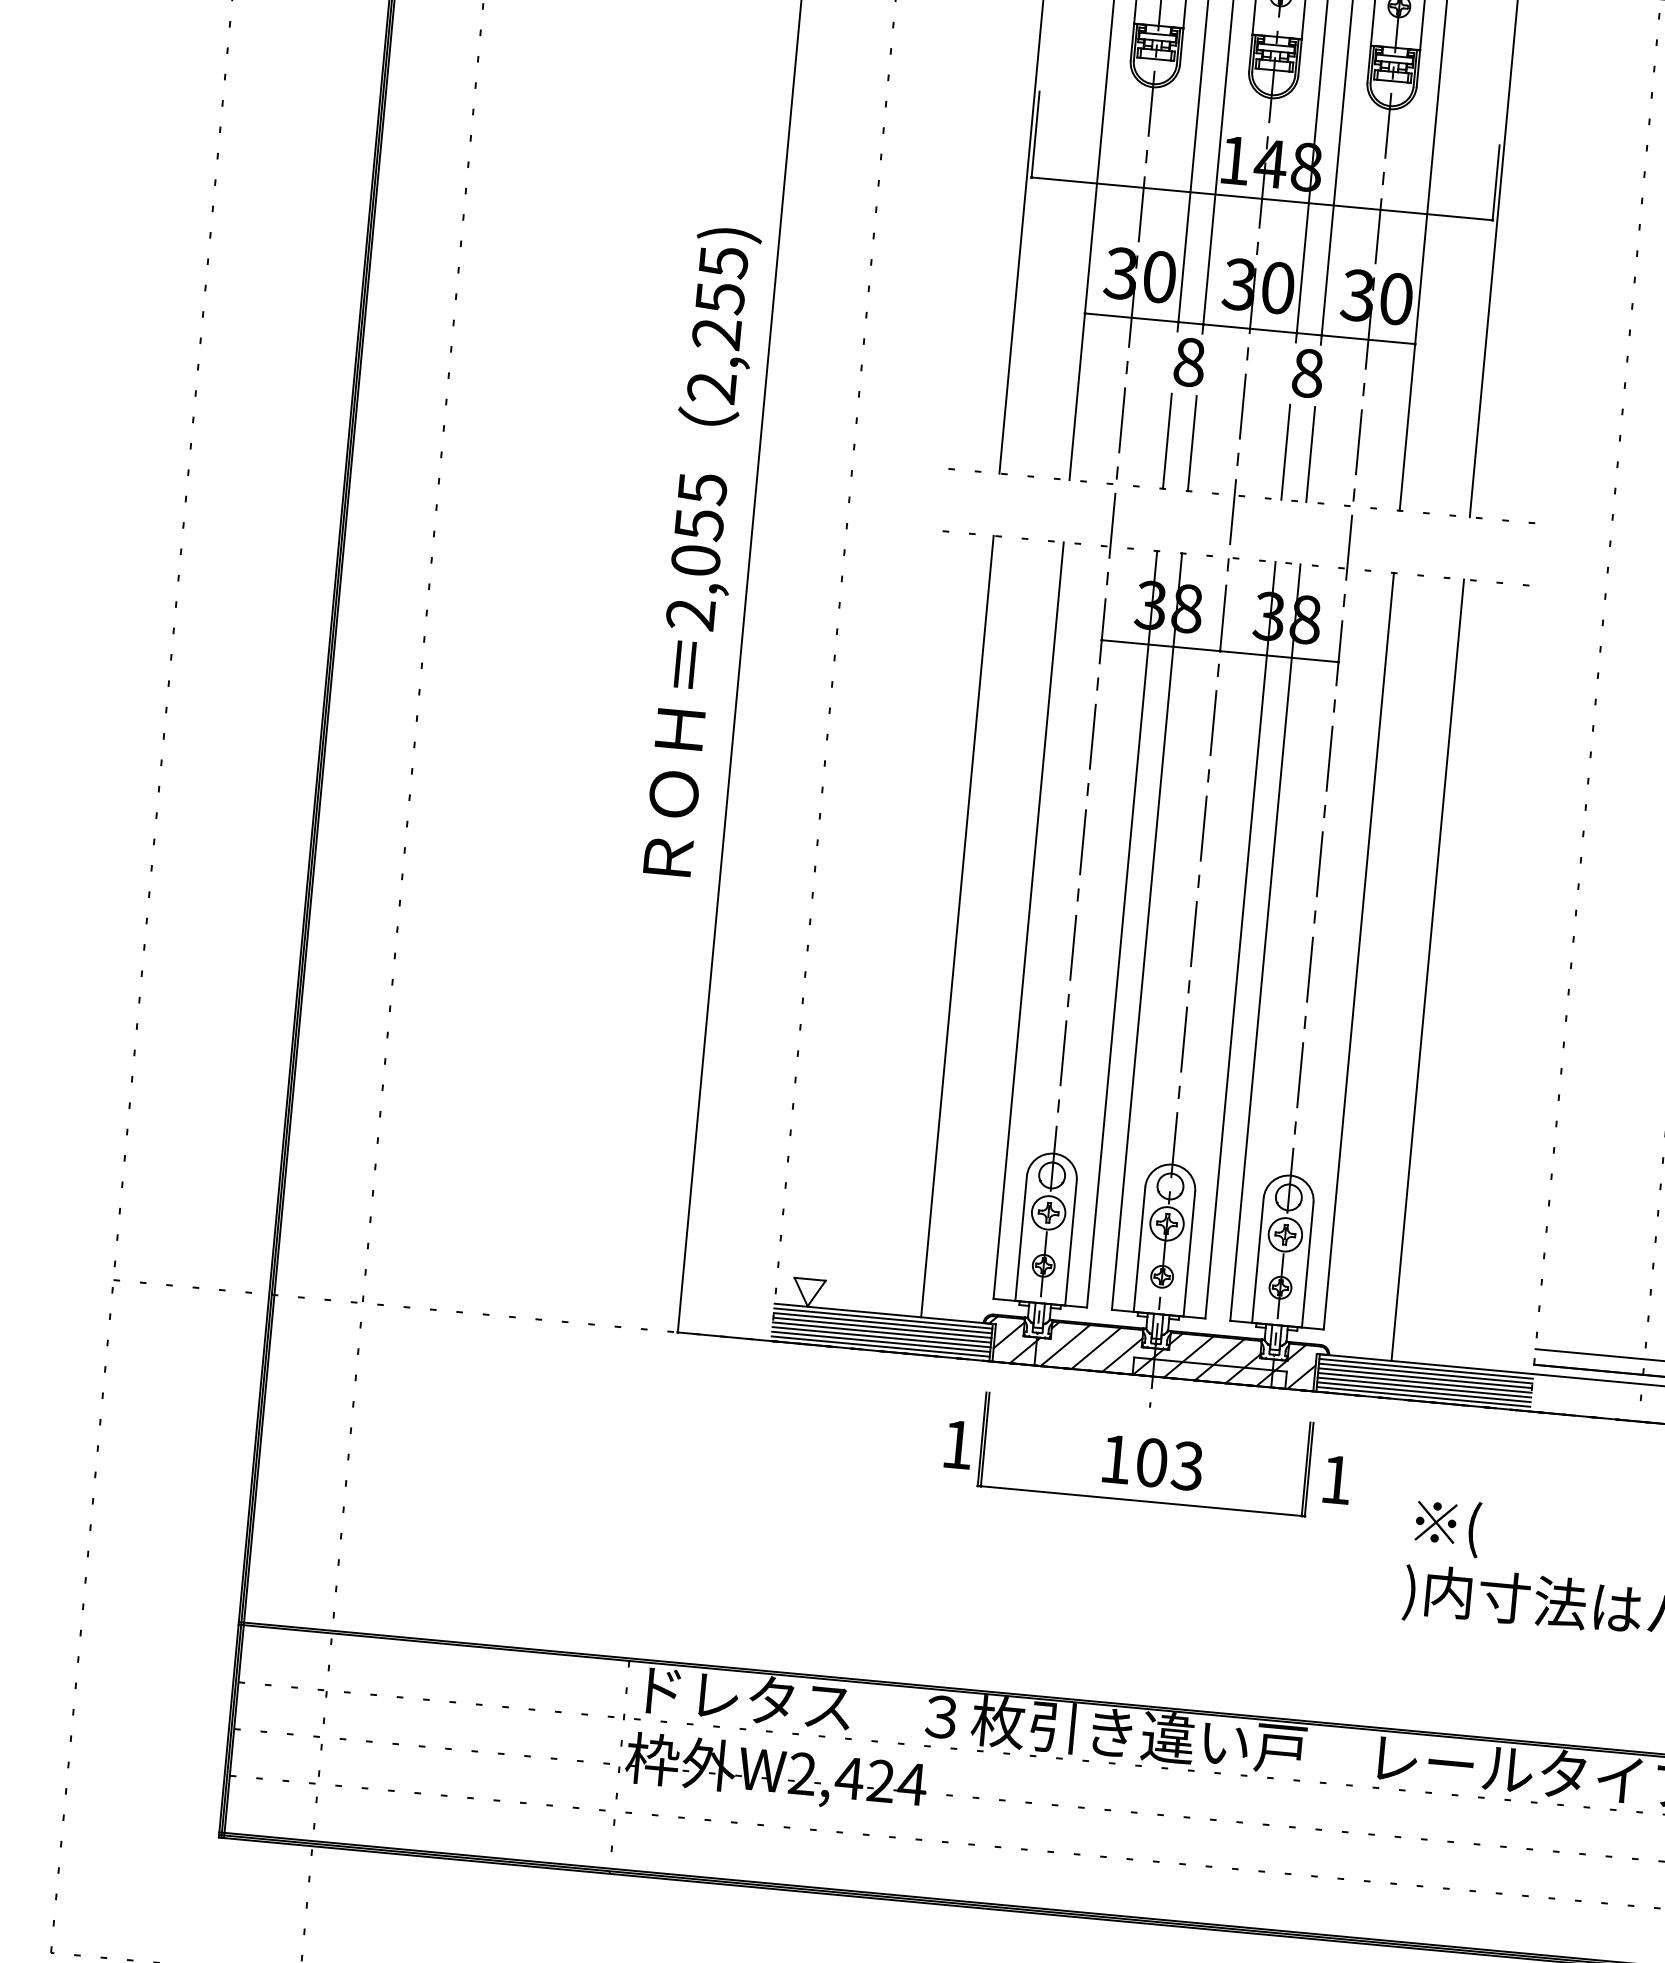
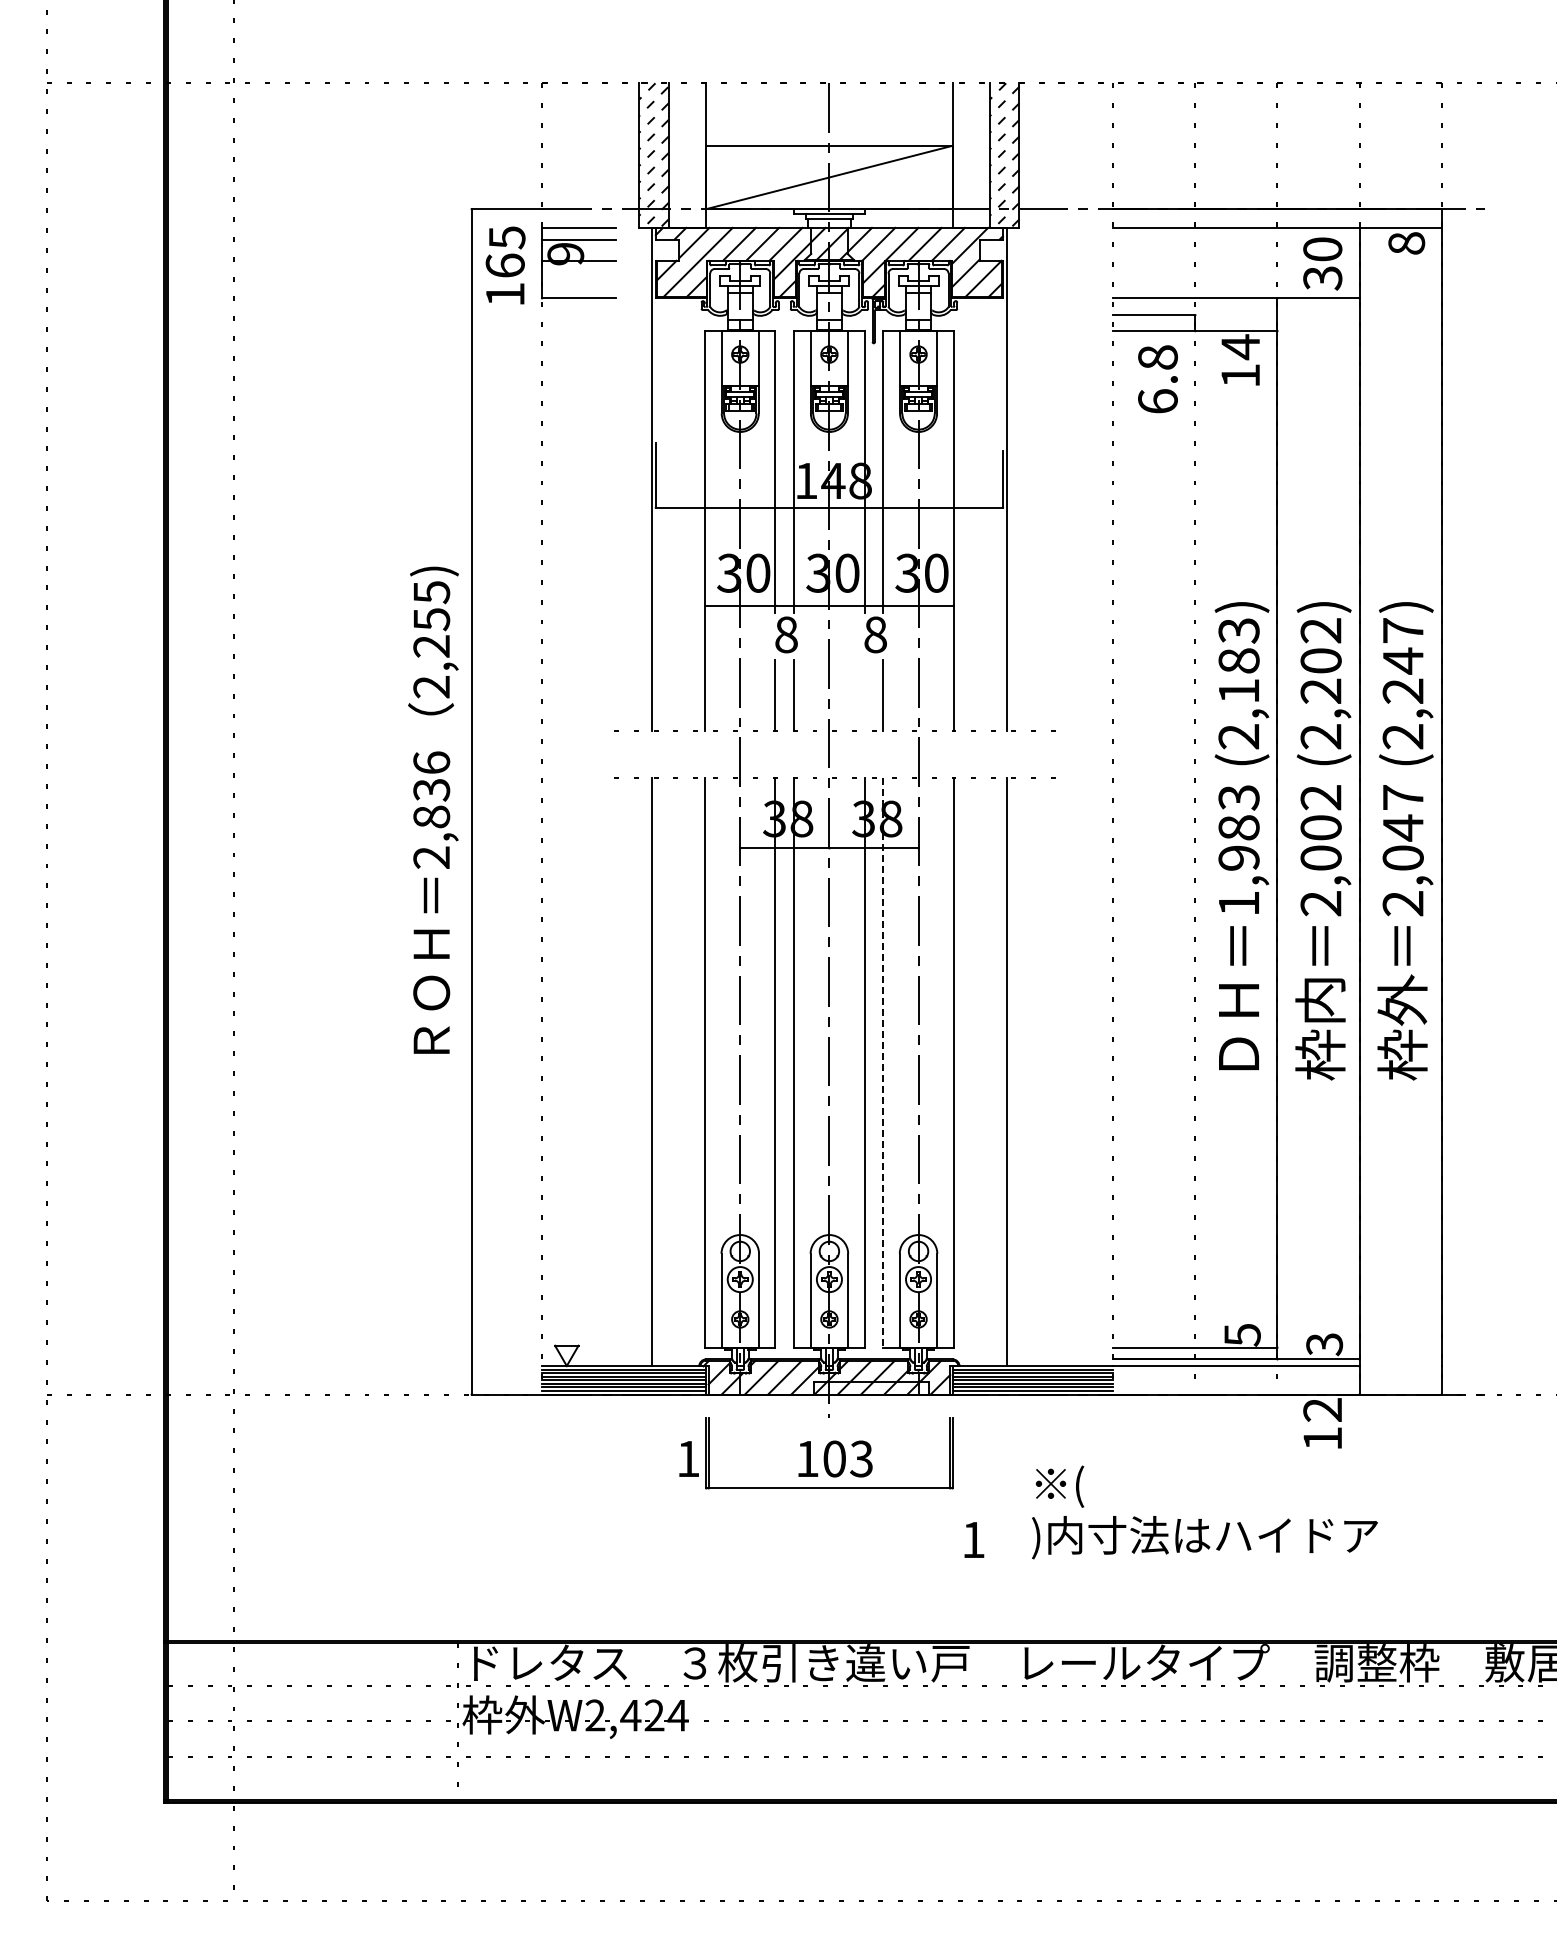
line: (1285, 452) -> (864, 695), removed
text: (698, 523) -> (431, 789), 2,055 -> 2,836
line: (1265, 942) -> (883, 1062), solid -> dashed
text: (1337, 1479) -> (974, 1539), moved

